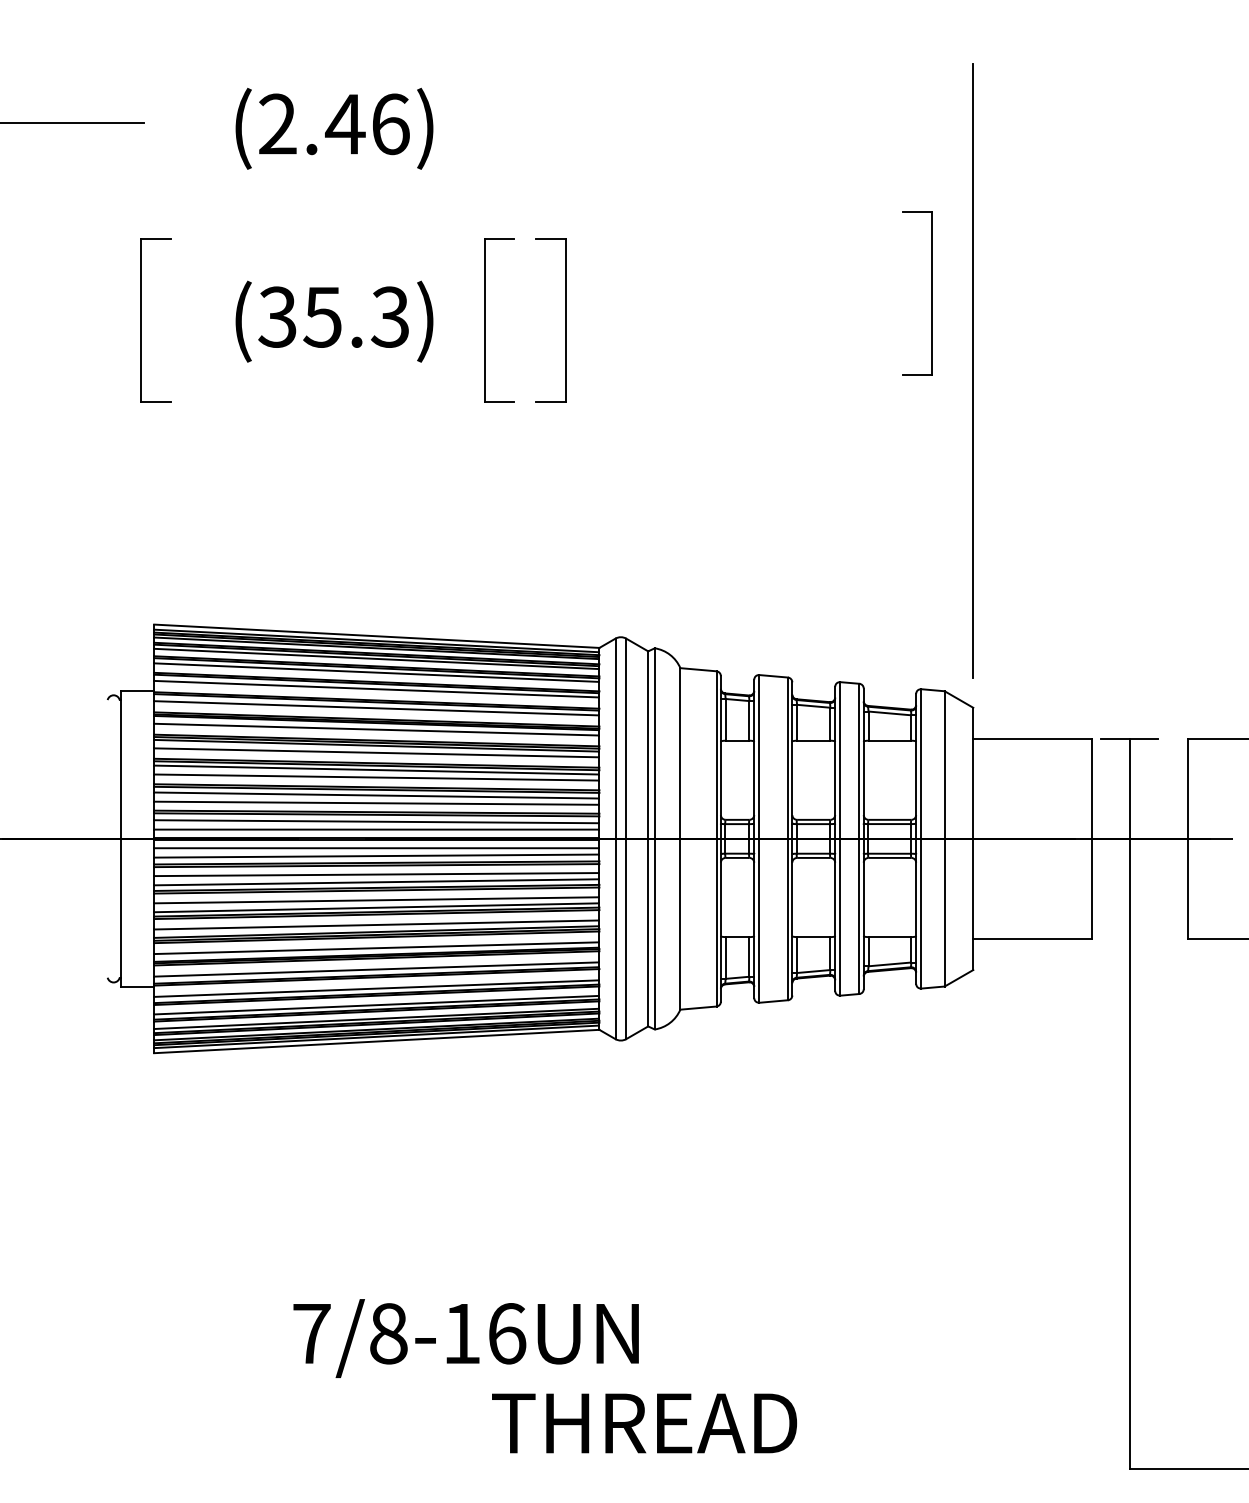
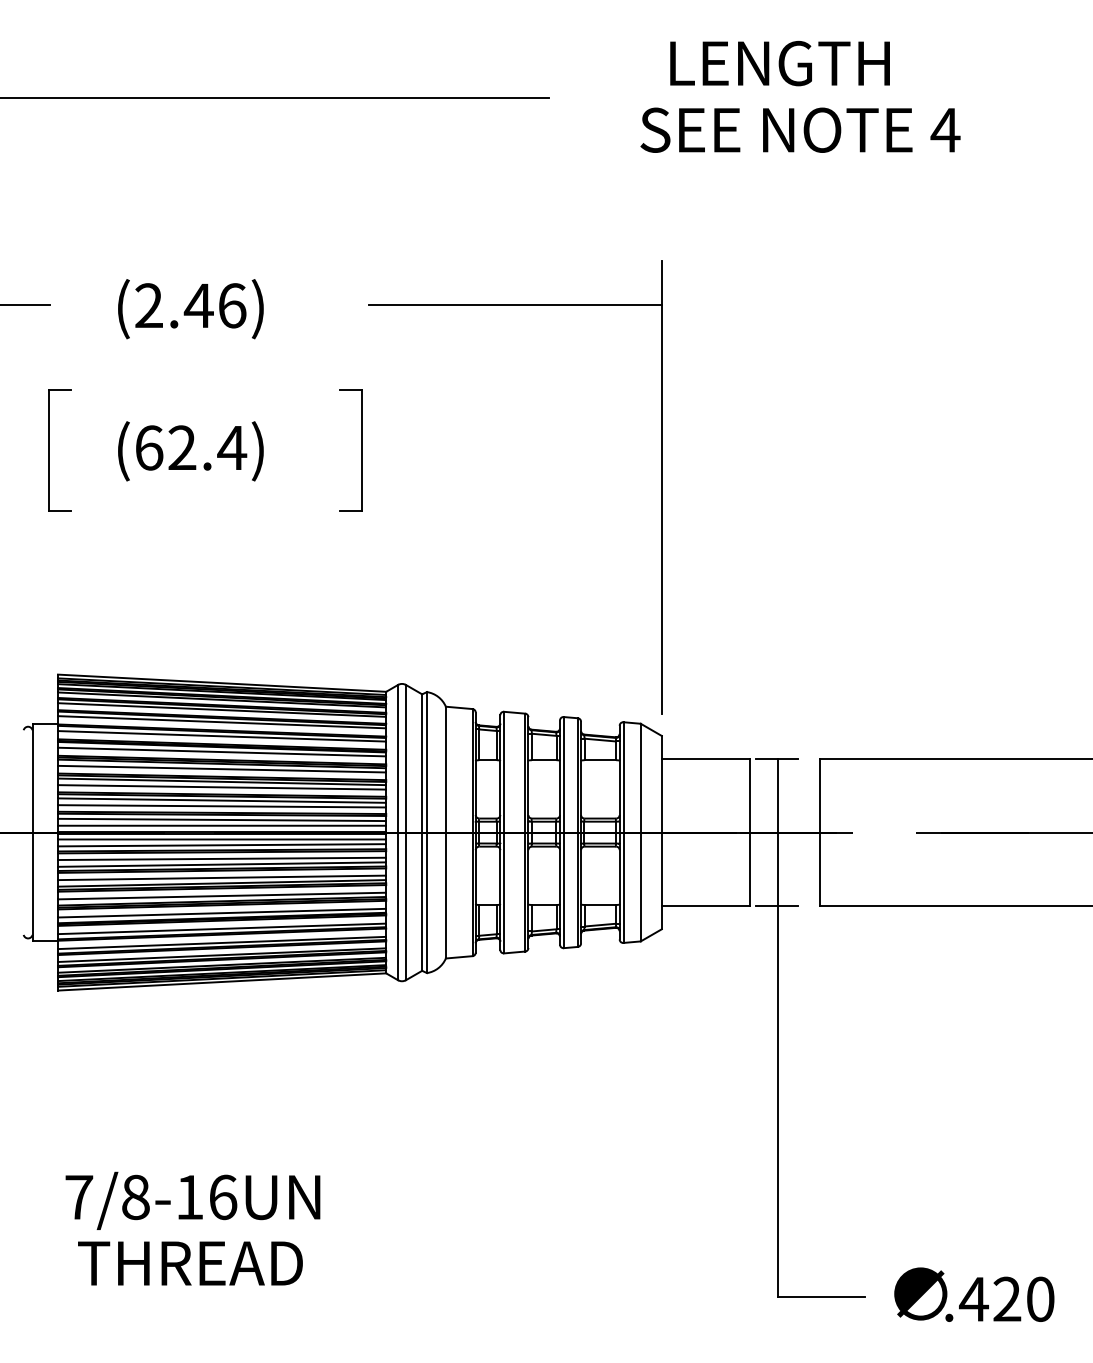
line: (773, 123) -> (514, 305), added
part: (932, 293) -> (631, 430), removed
text: (333, 316) -> (190, 447), (35.3) -> (62.4)
part: (485, 320) -> (302, 450), removed
line: (1128, 939) -> (776, 906), added
text: (465, 1337) -> (192, 1200), moved
text: (644, 1423) -> (190, 1263), moved

